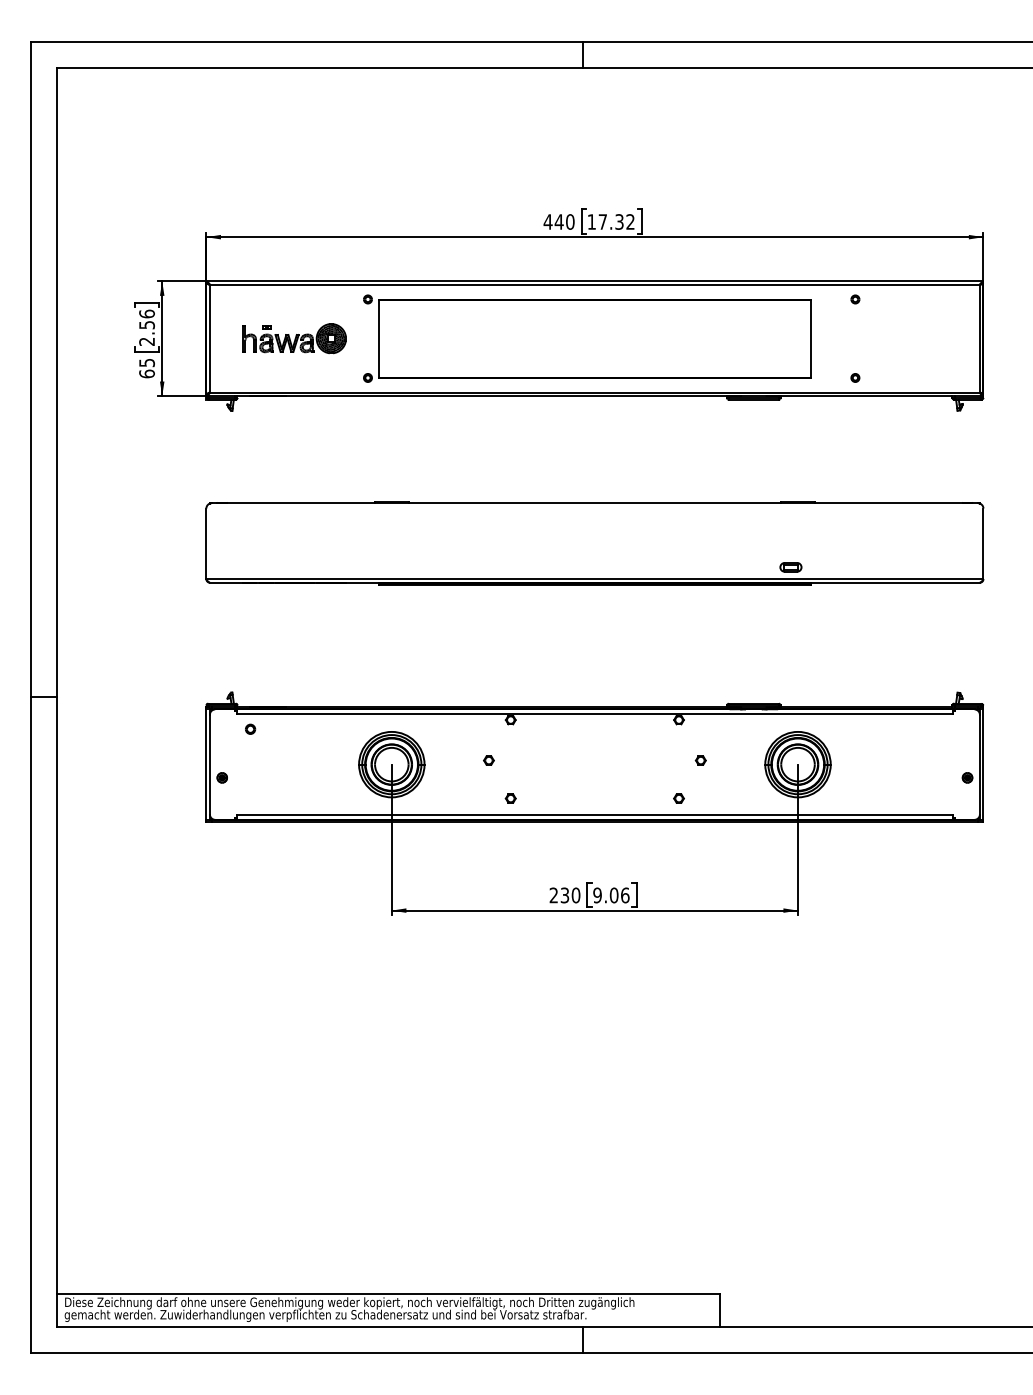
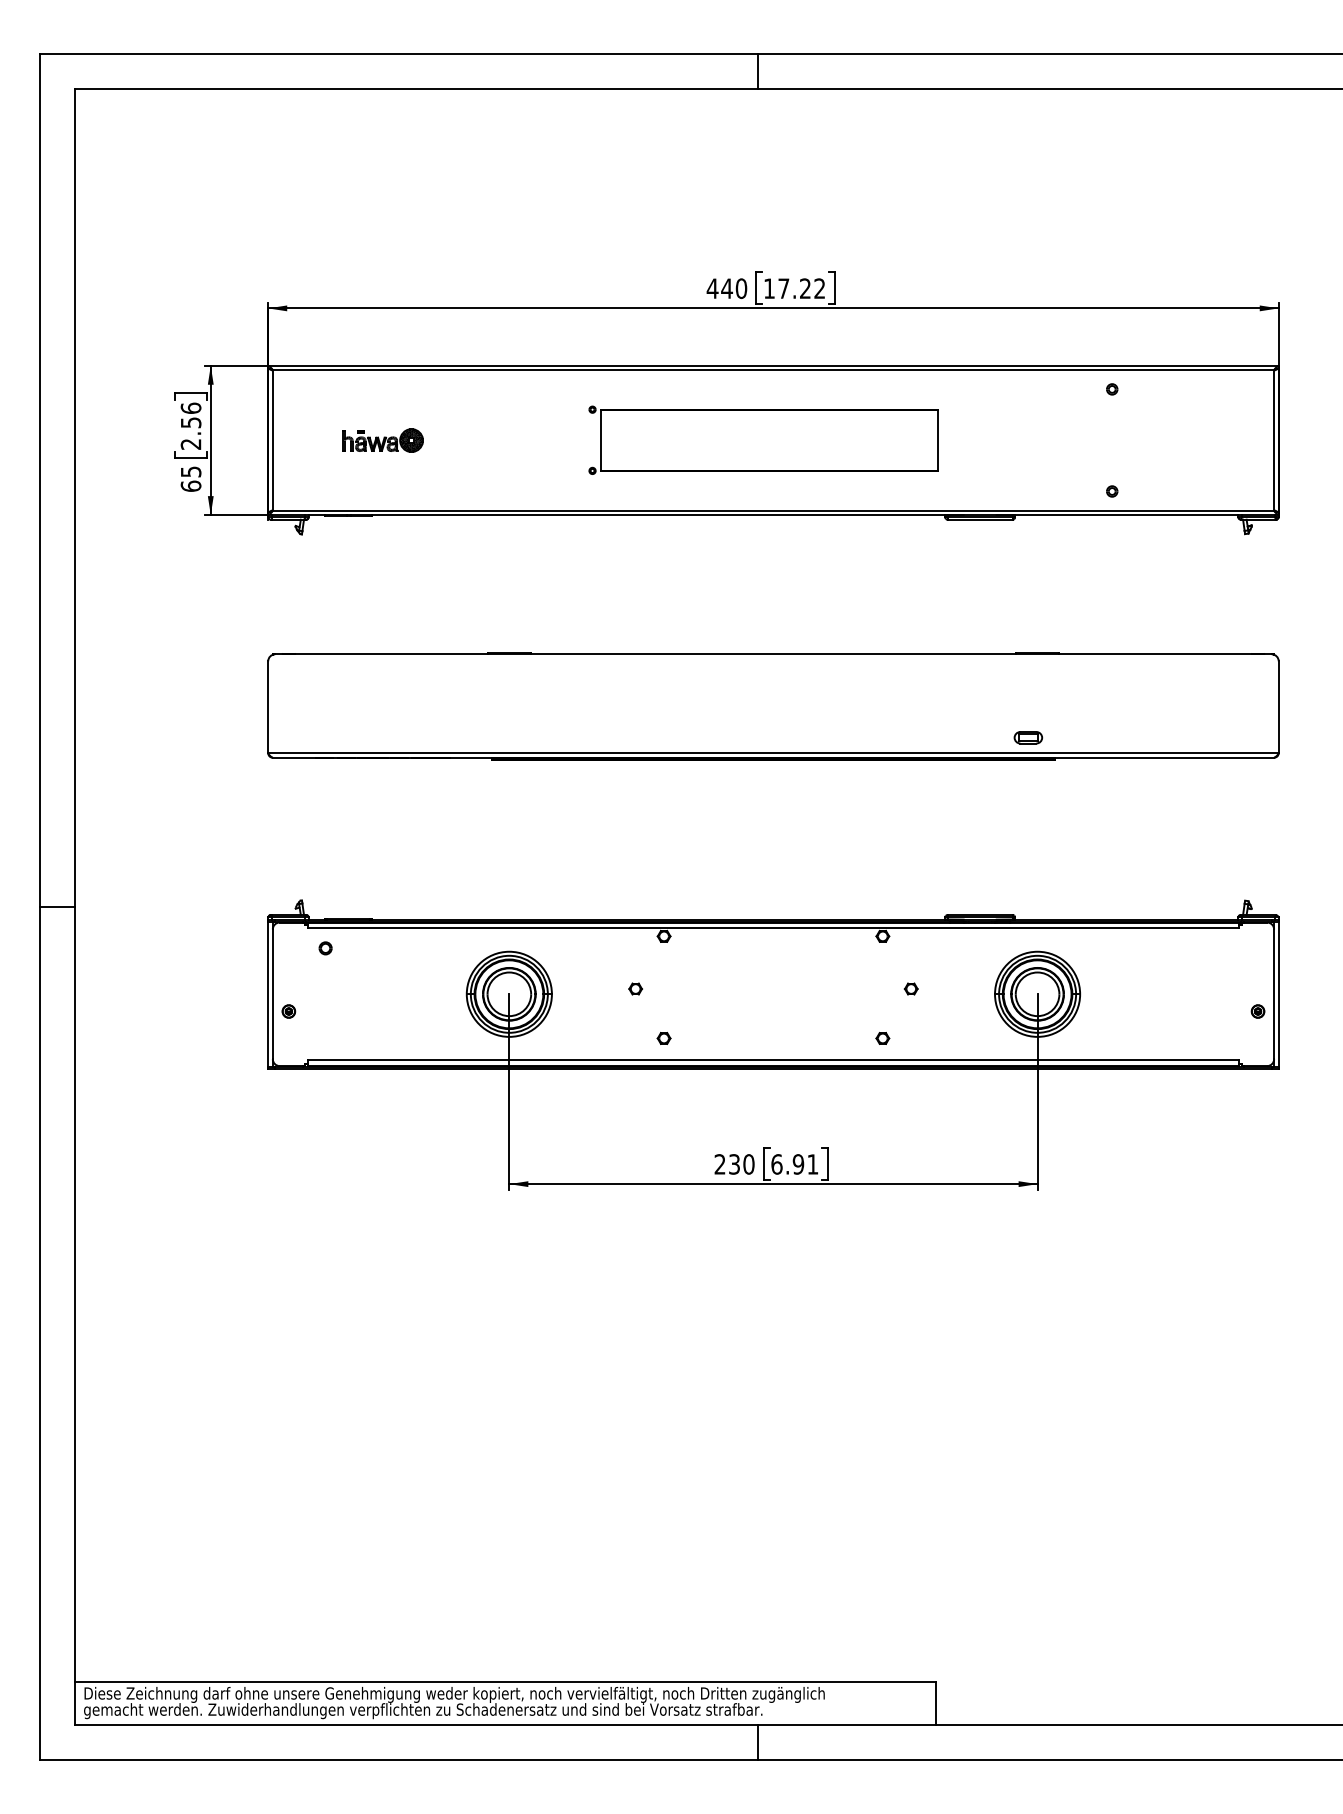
text: (619, 221) -> (805, 288), 17.32 -> 17.22
part: (294, 338) -> (382, 440), size x0.6
part: (587, 338) -> (763, 440), size x0.6
text: (611, 895) -> (795, 1164), 9.06 -> 6.91

